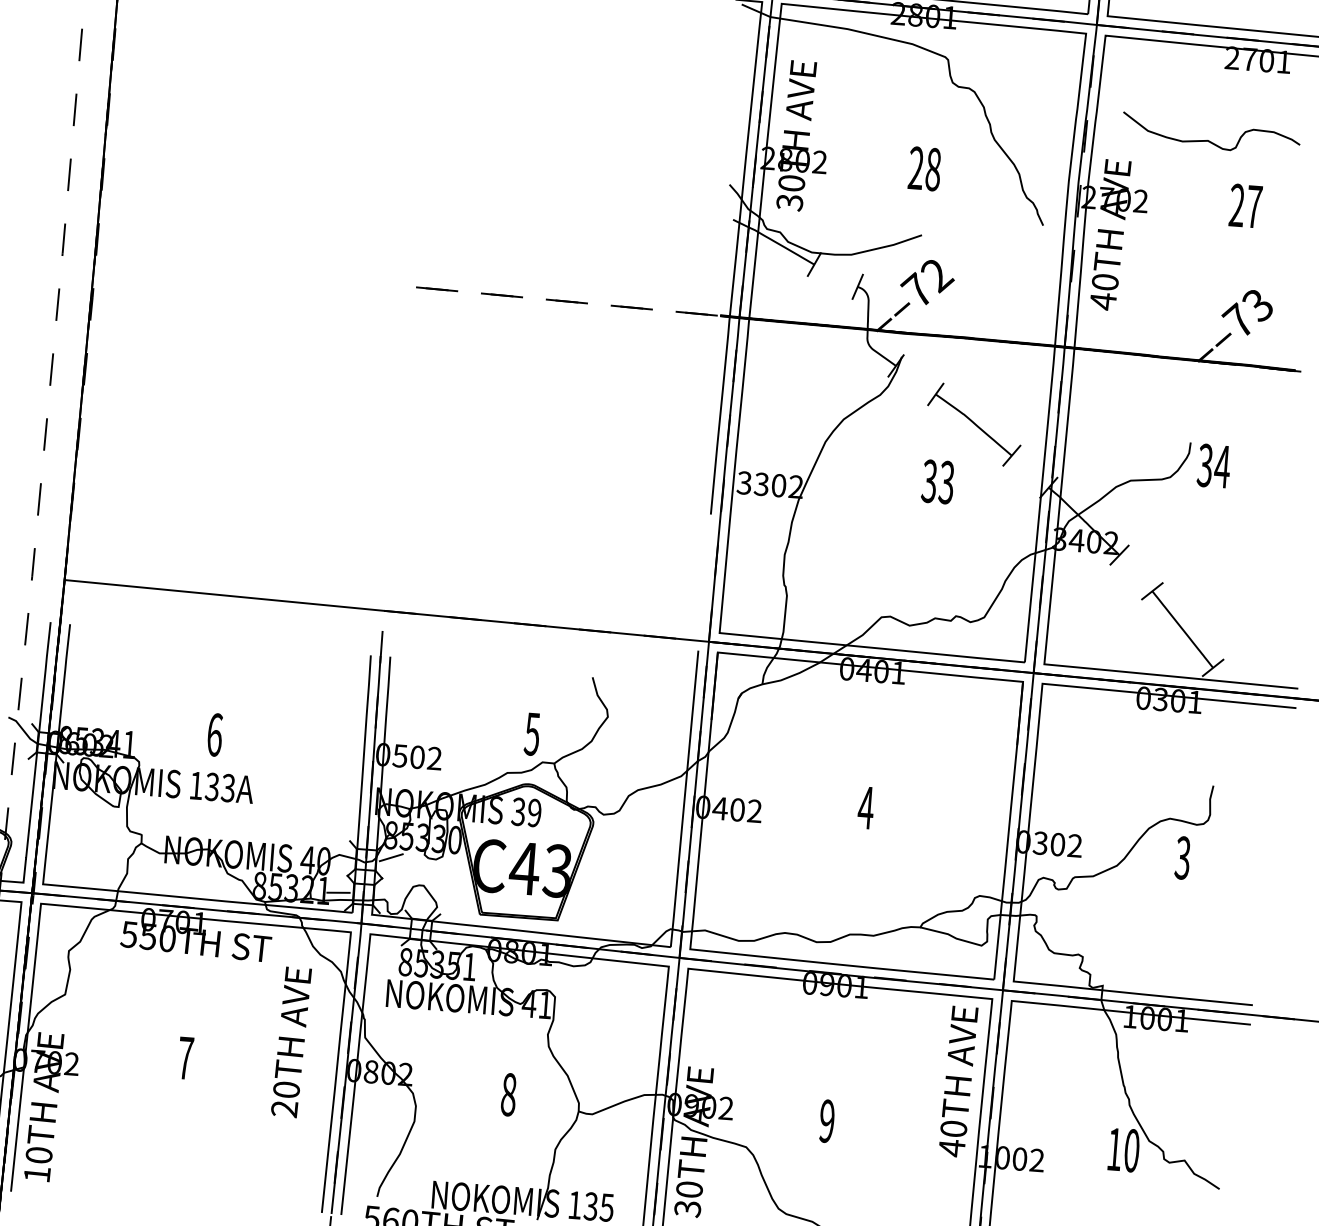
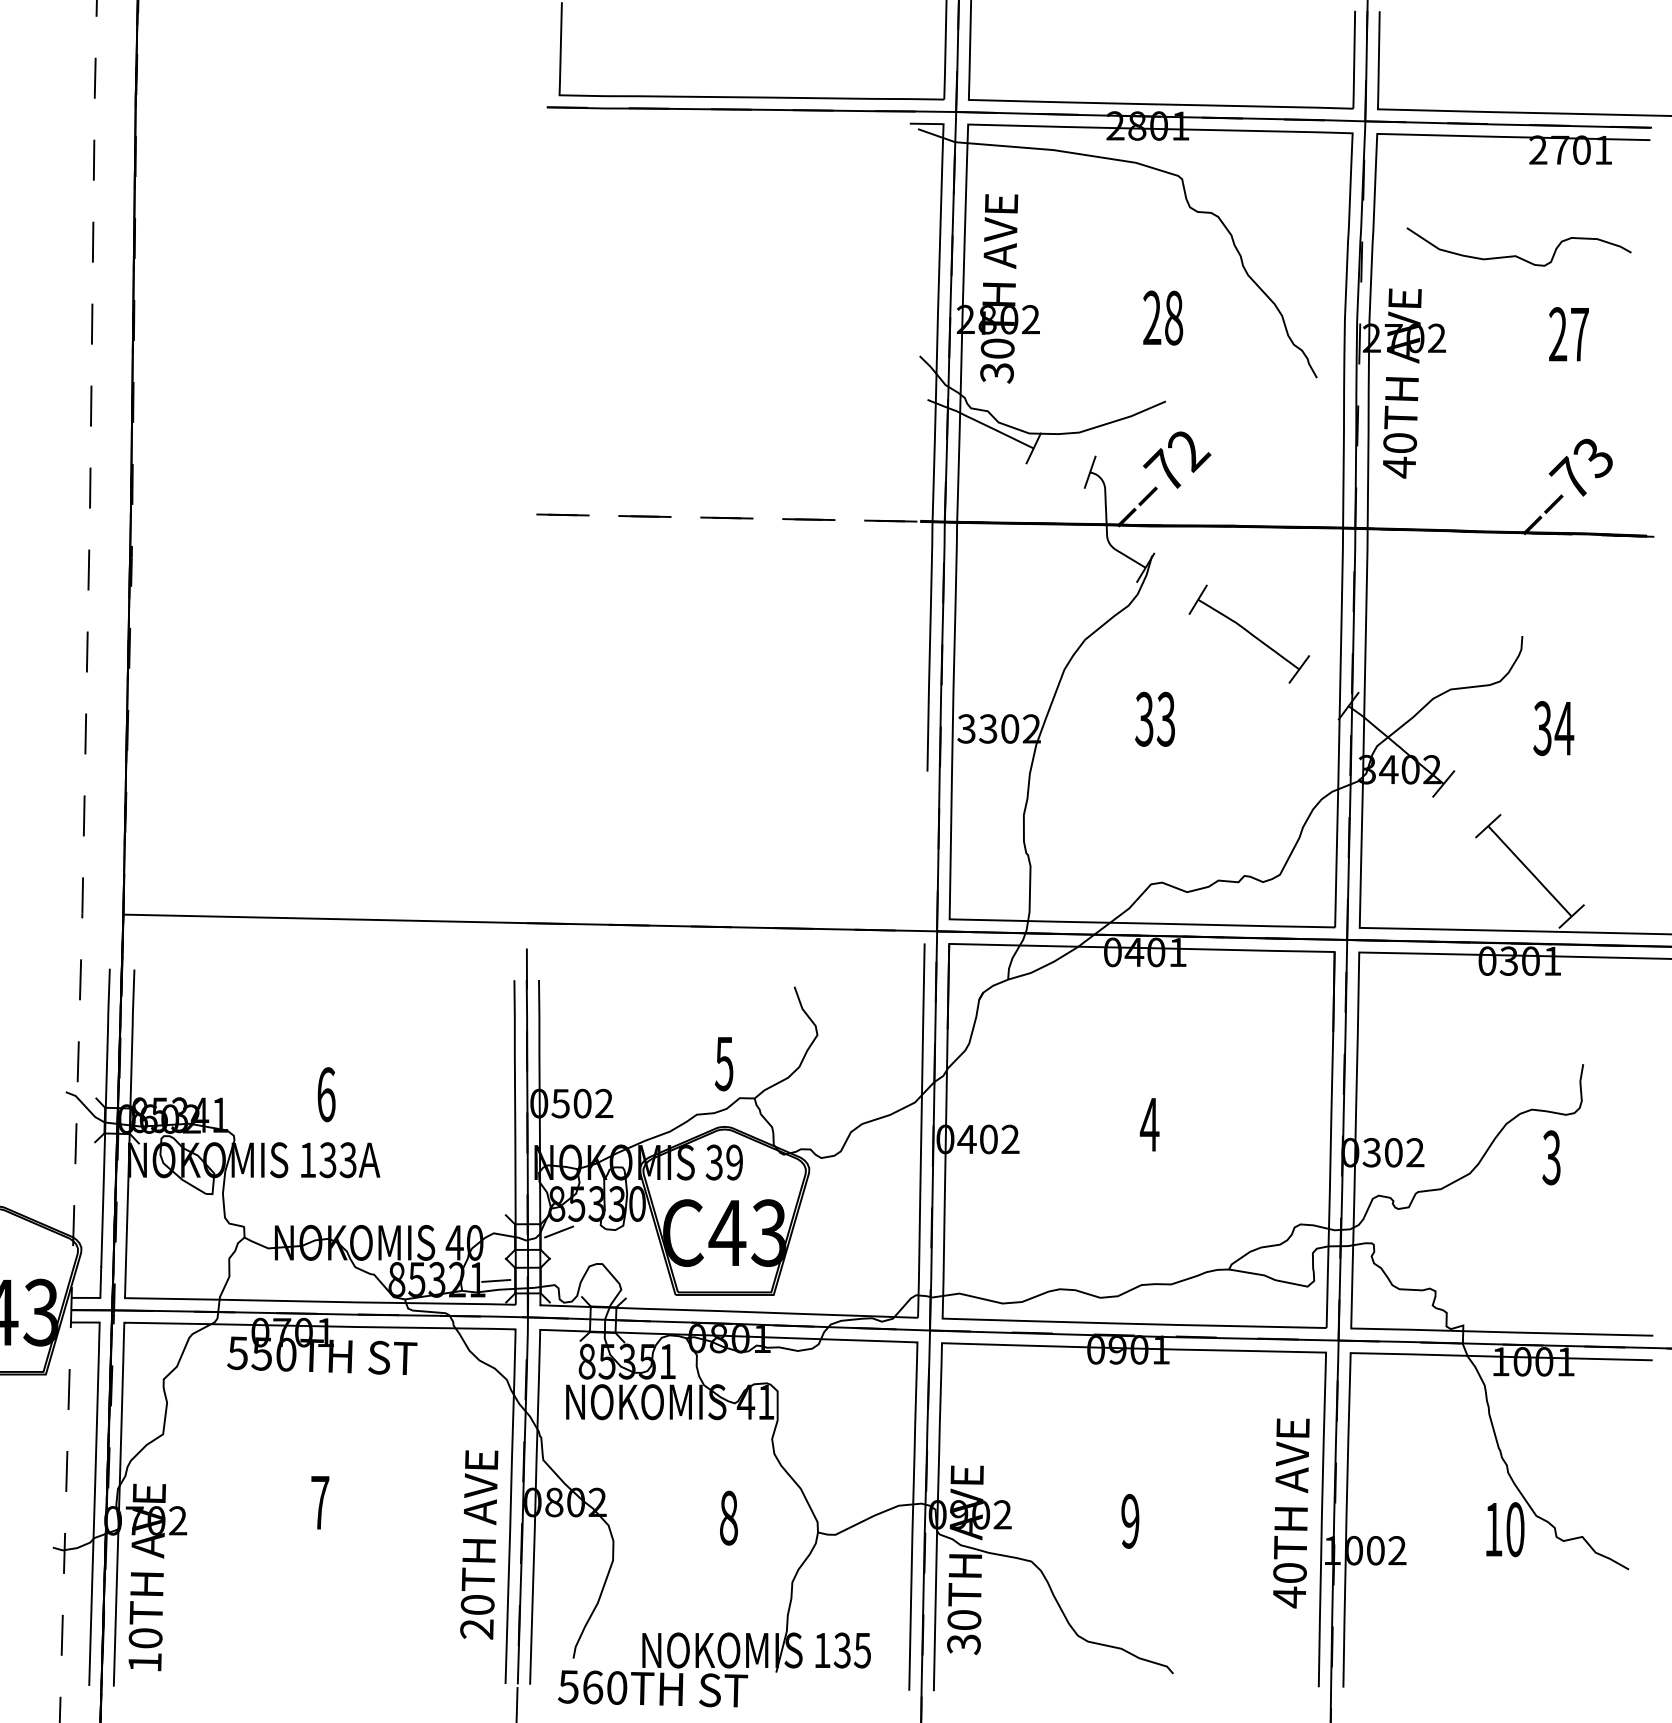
text: (1213, 466) -> (1553, 728), moved
text: (937, 481) -> (1154, 718), moved
text: (291, 1042) -> (479, 1544), moved
text: (958, 1081) -> (1291, 1513), moved

